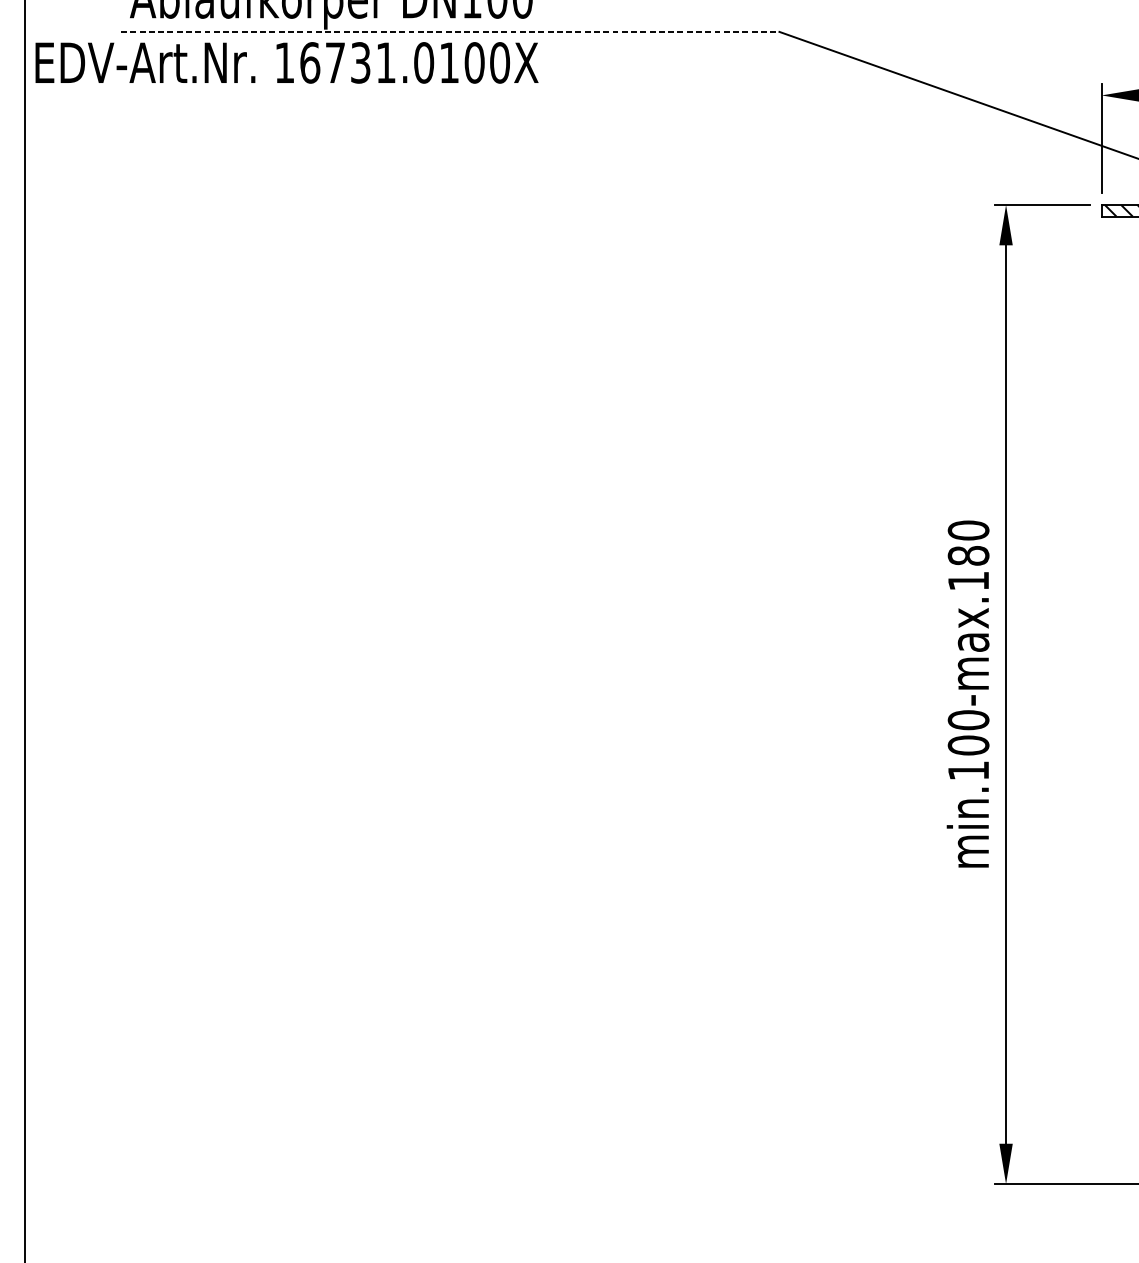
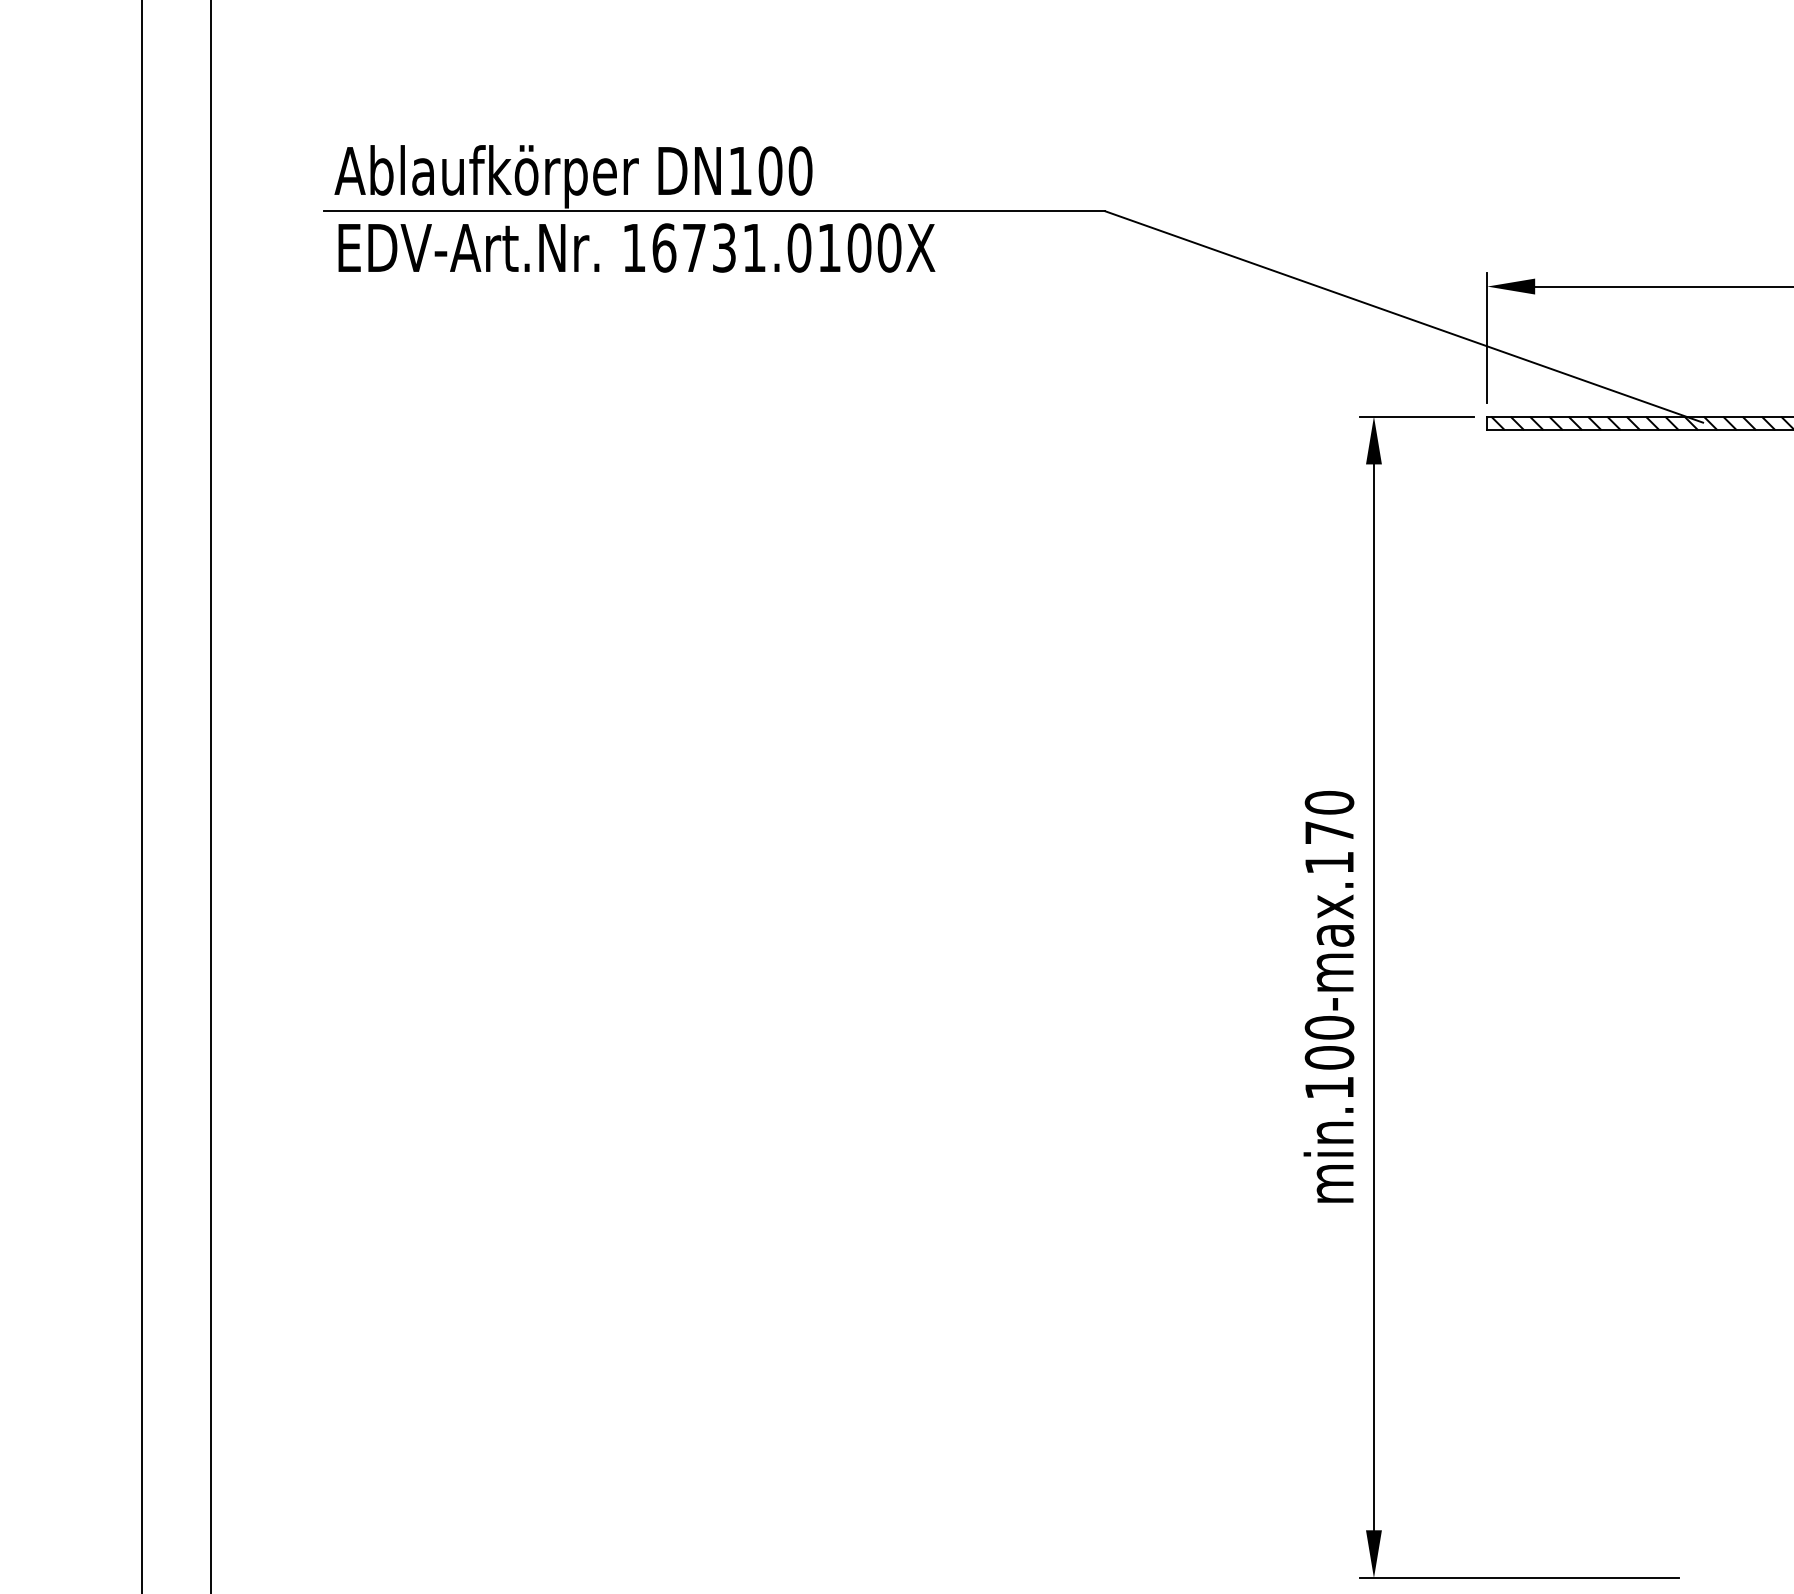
line: (450, 32) -> (714, 211), dashed -> solid
text: (286, 62) -> (636, 247), moved
text: (968, 555) -> (1329, 832), min.100-max.180 -> min.100-max.170

